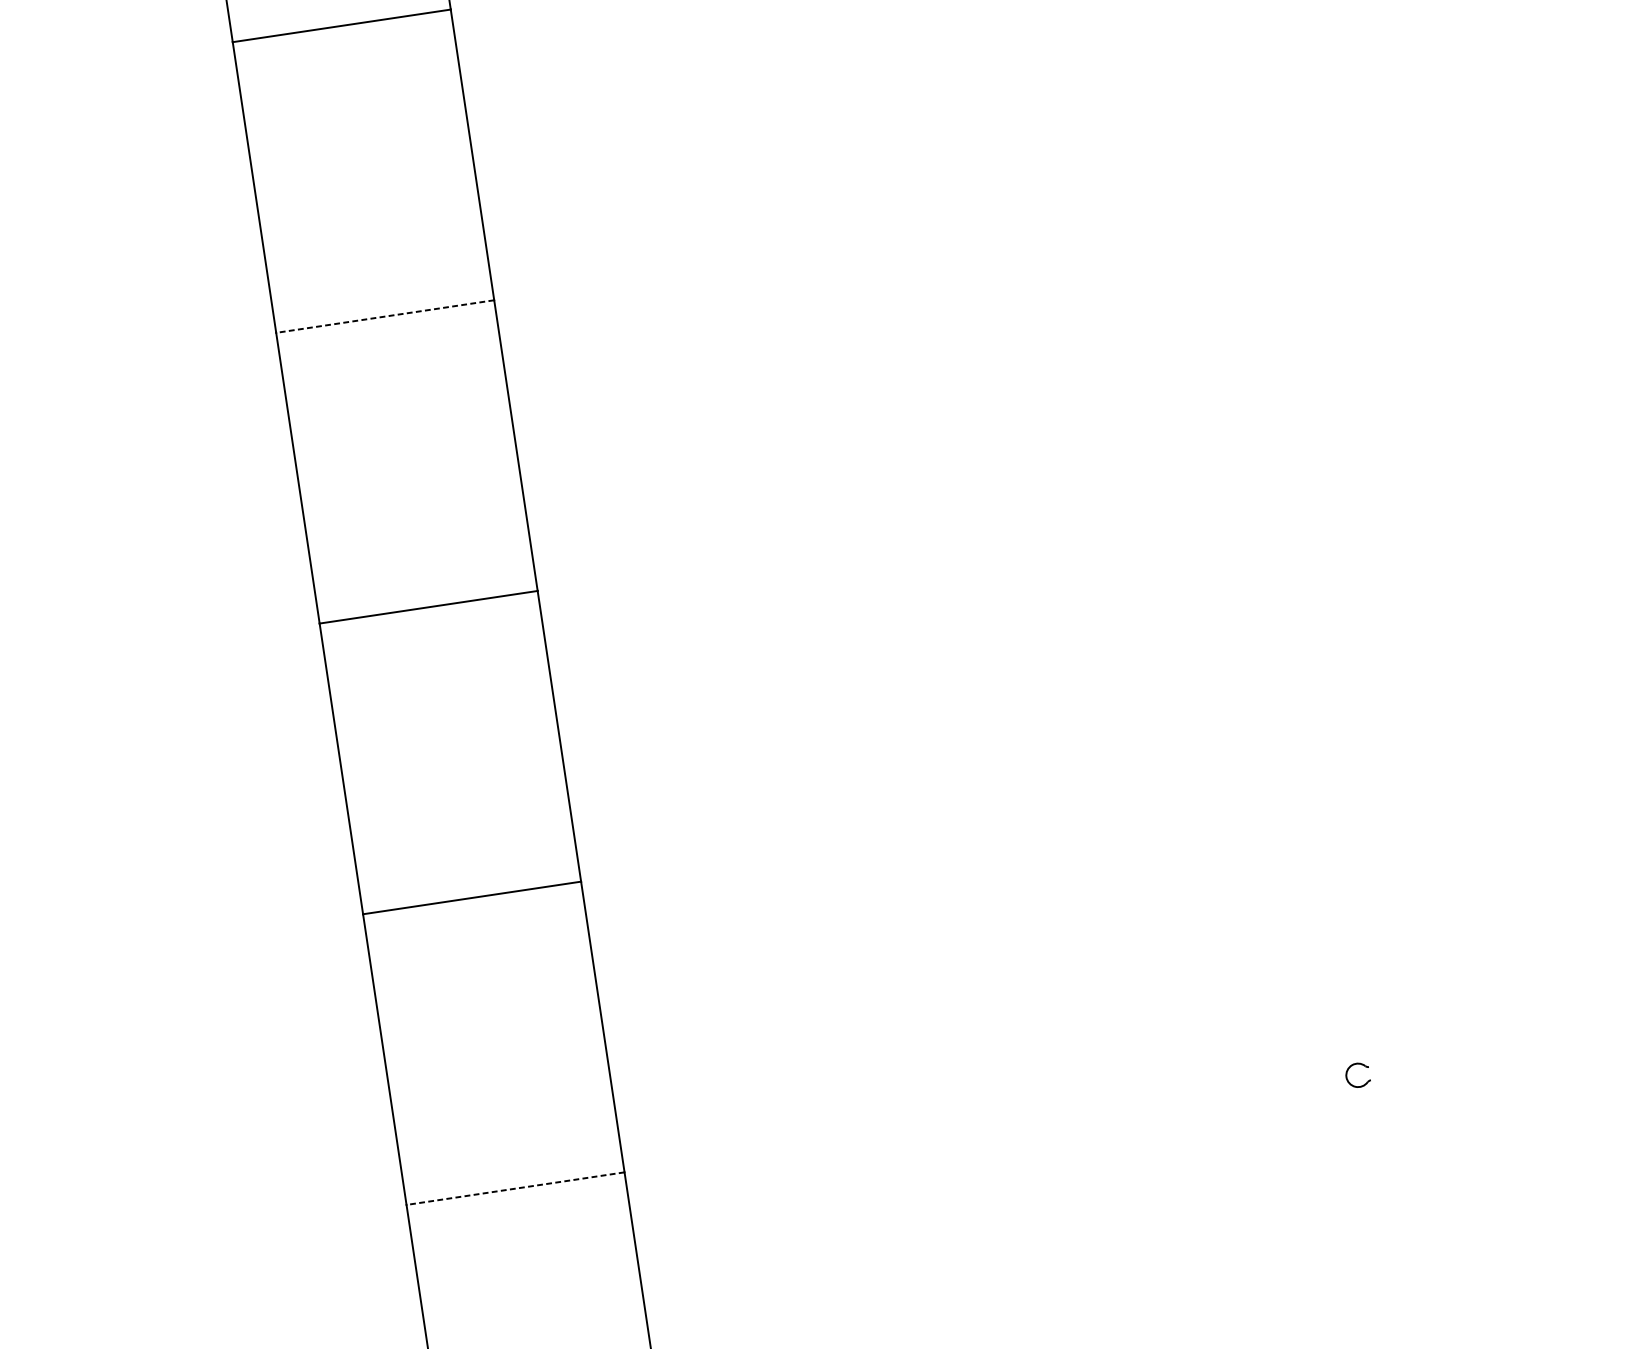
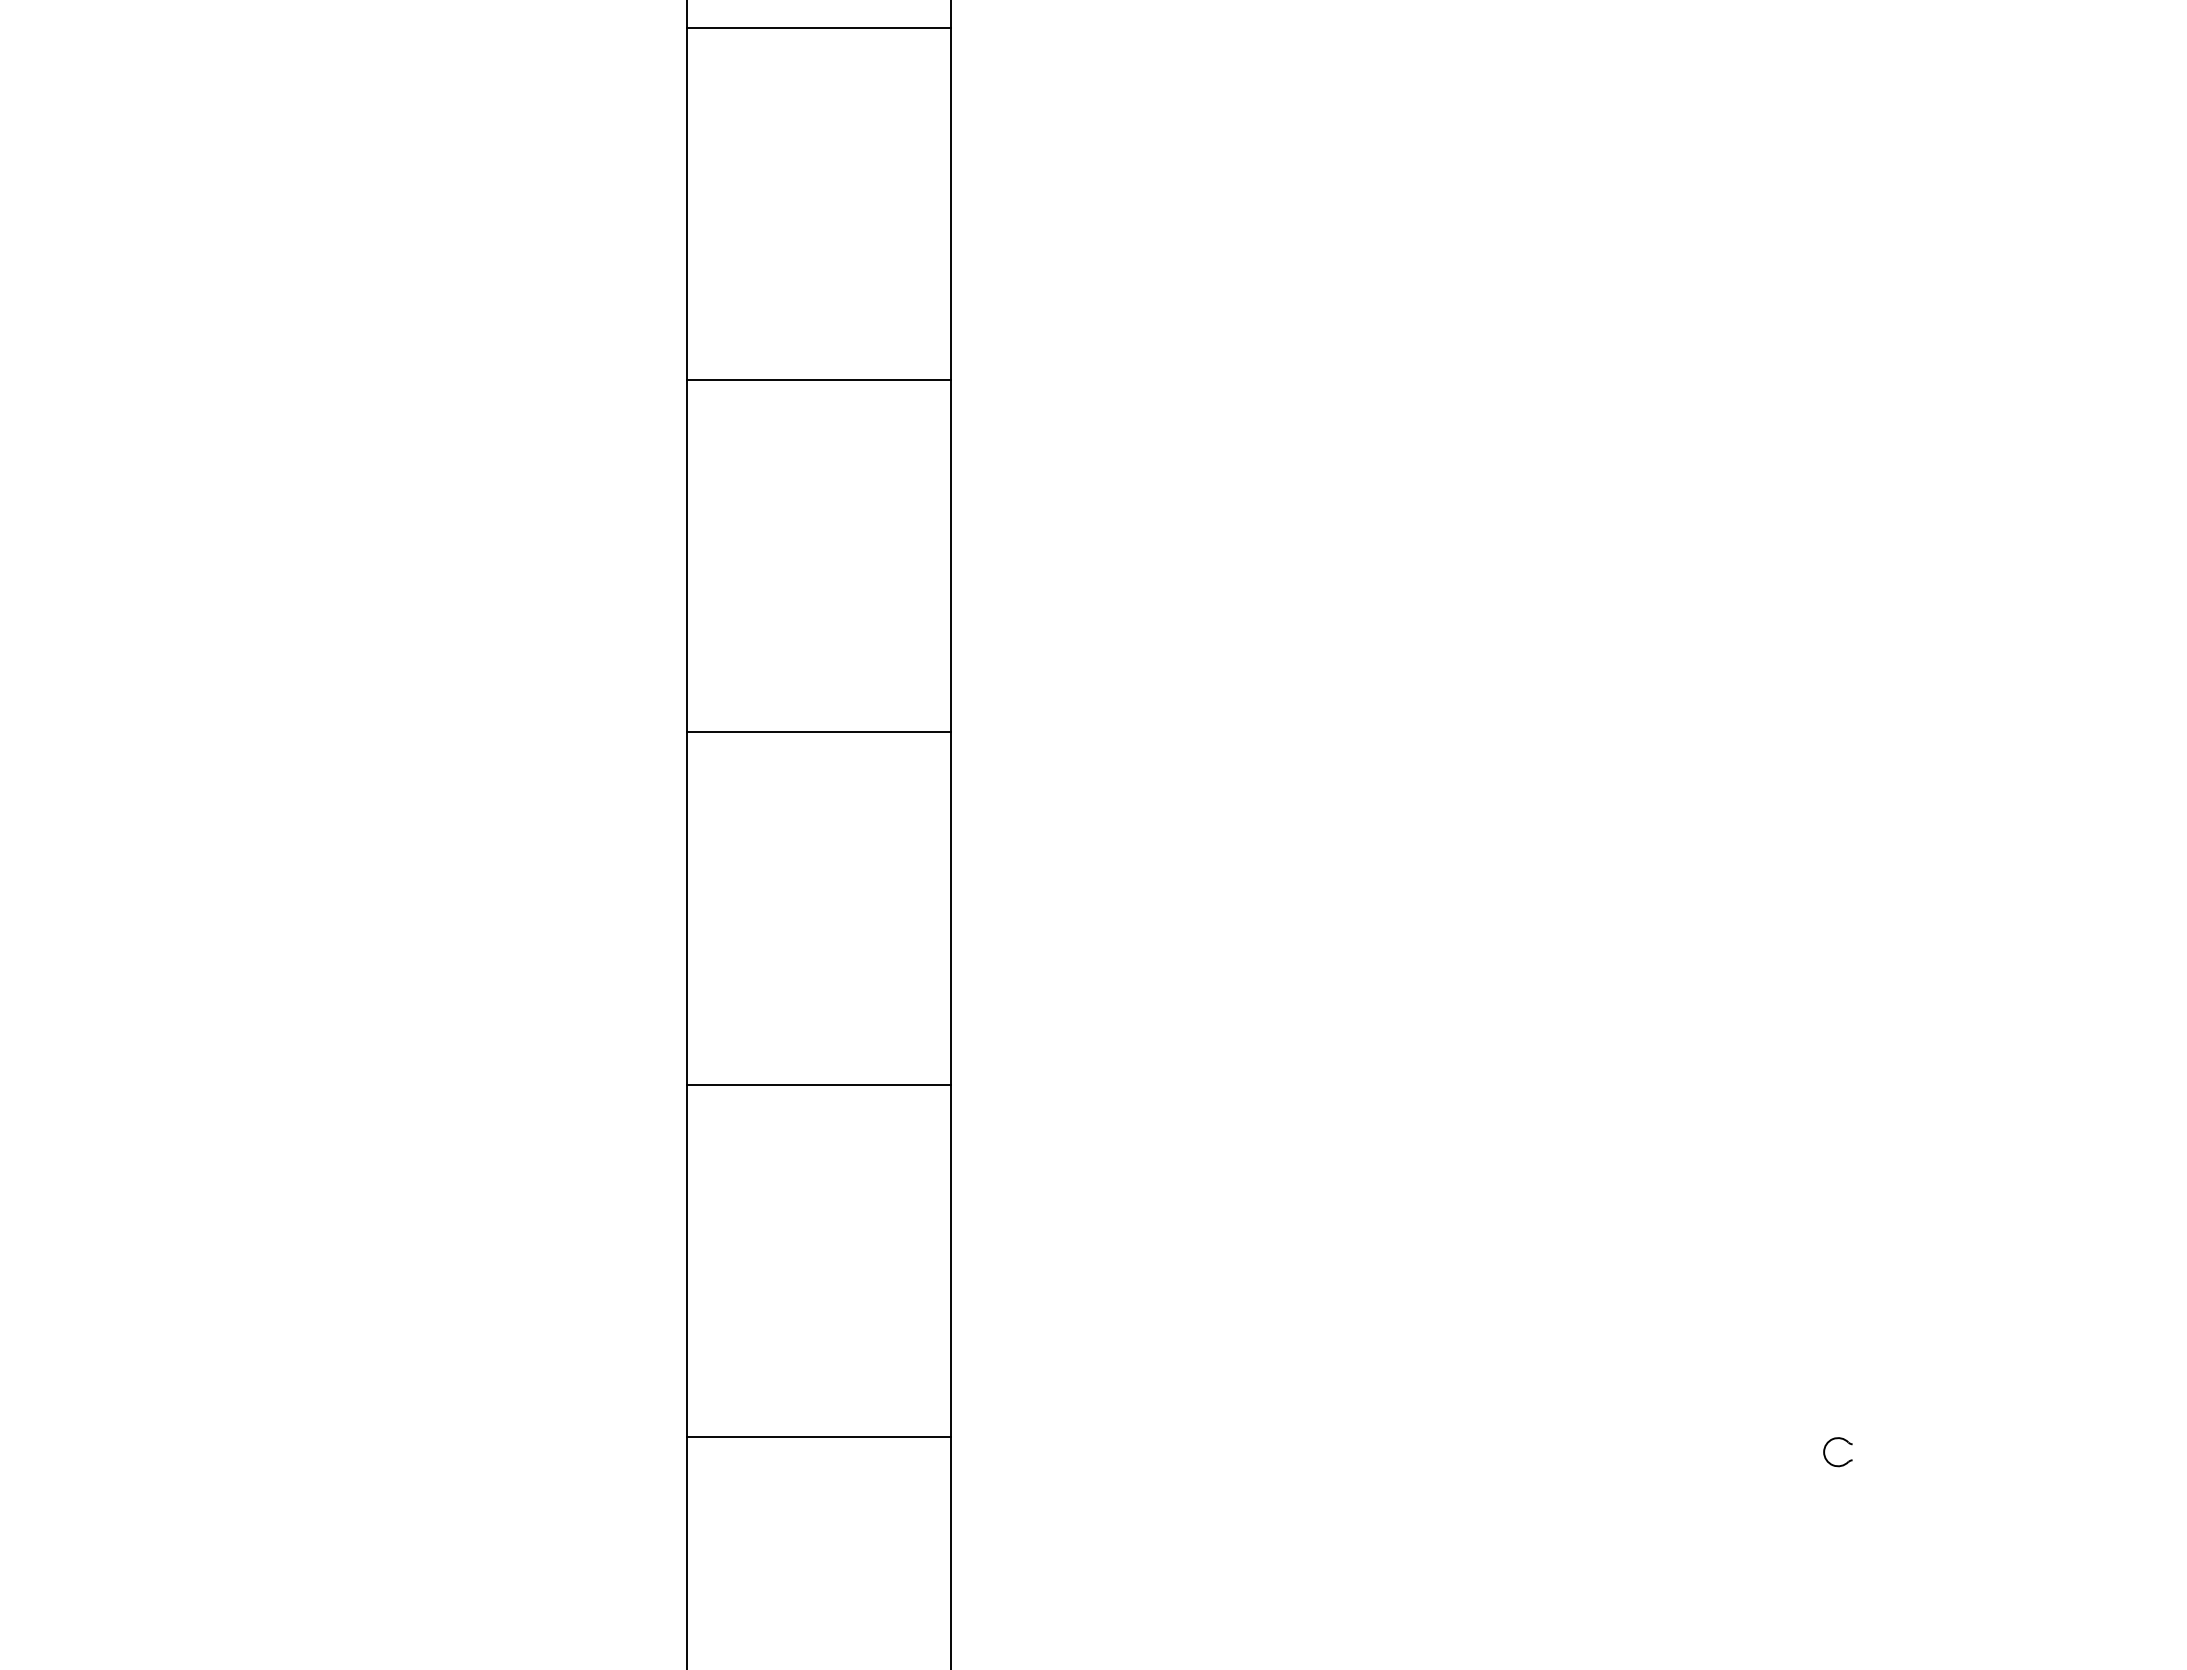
line: (384, 316) -> (818, 379), dashed -> solid
line: (515, 1188) -> (818, 1437), dashed -> solid

